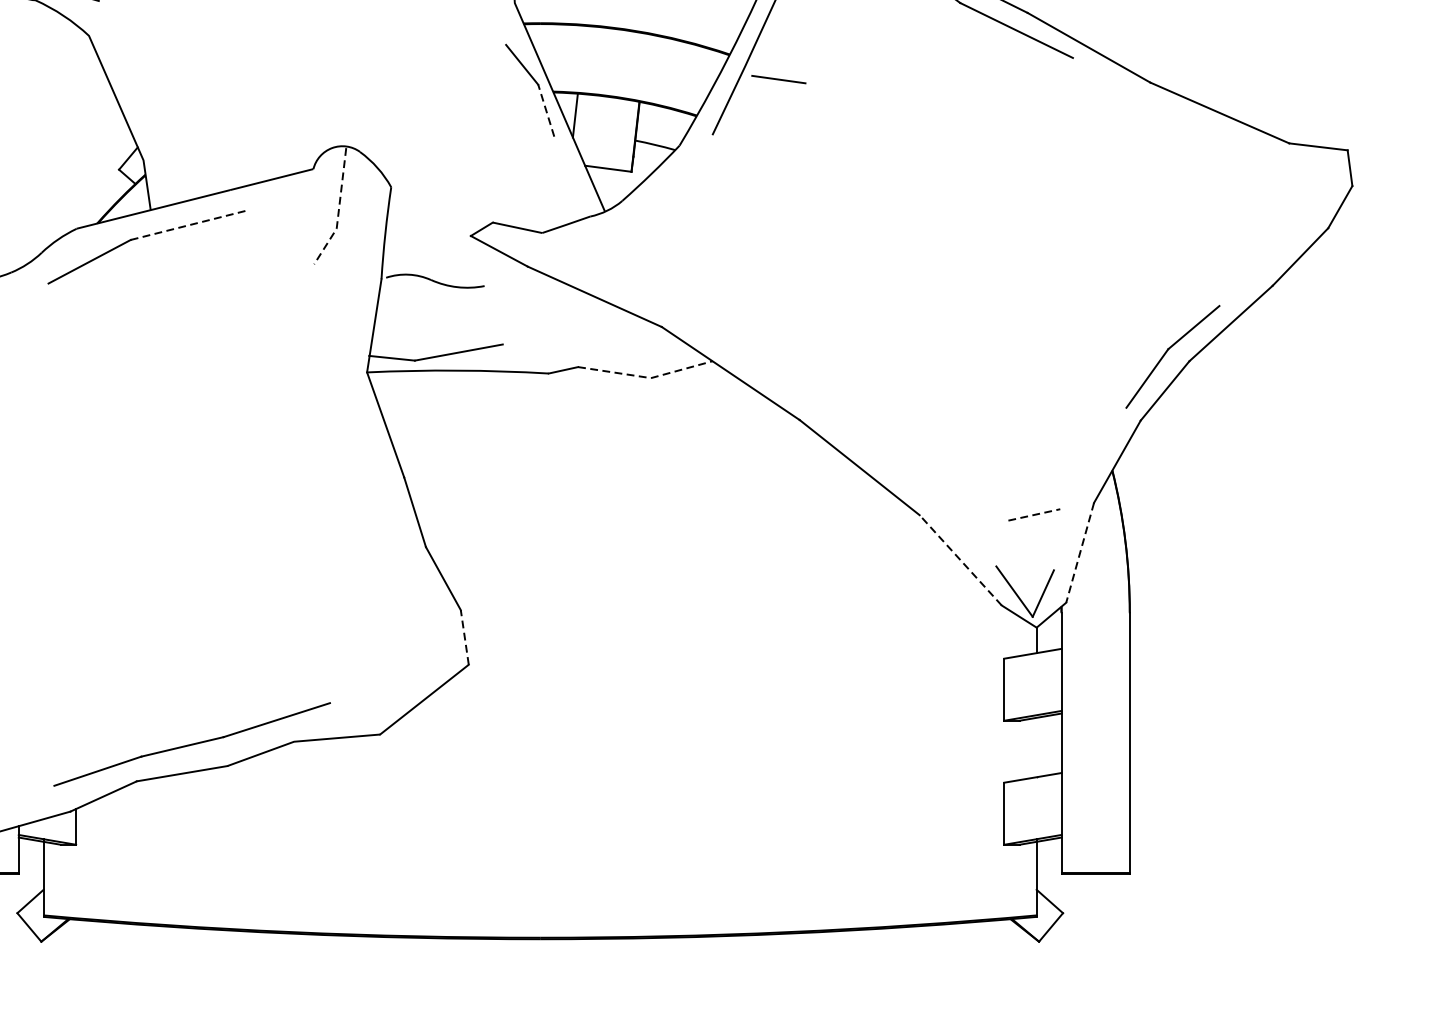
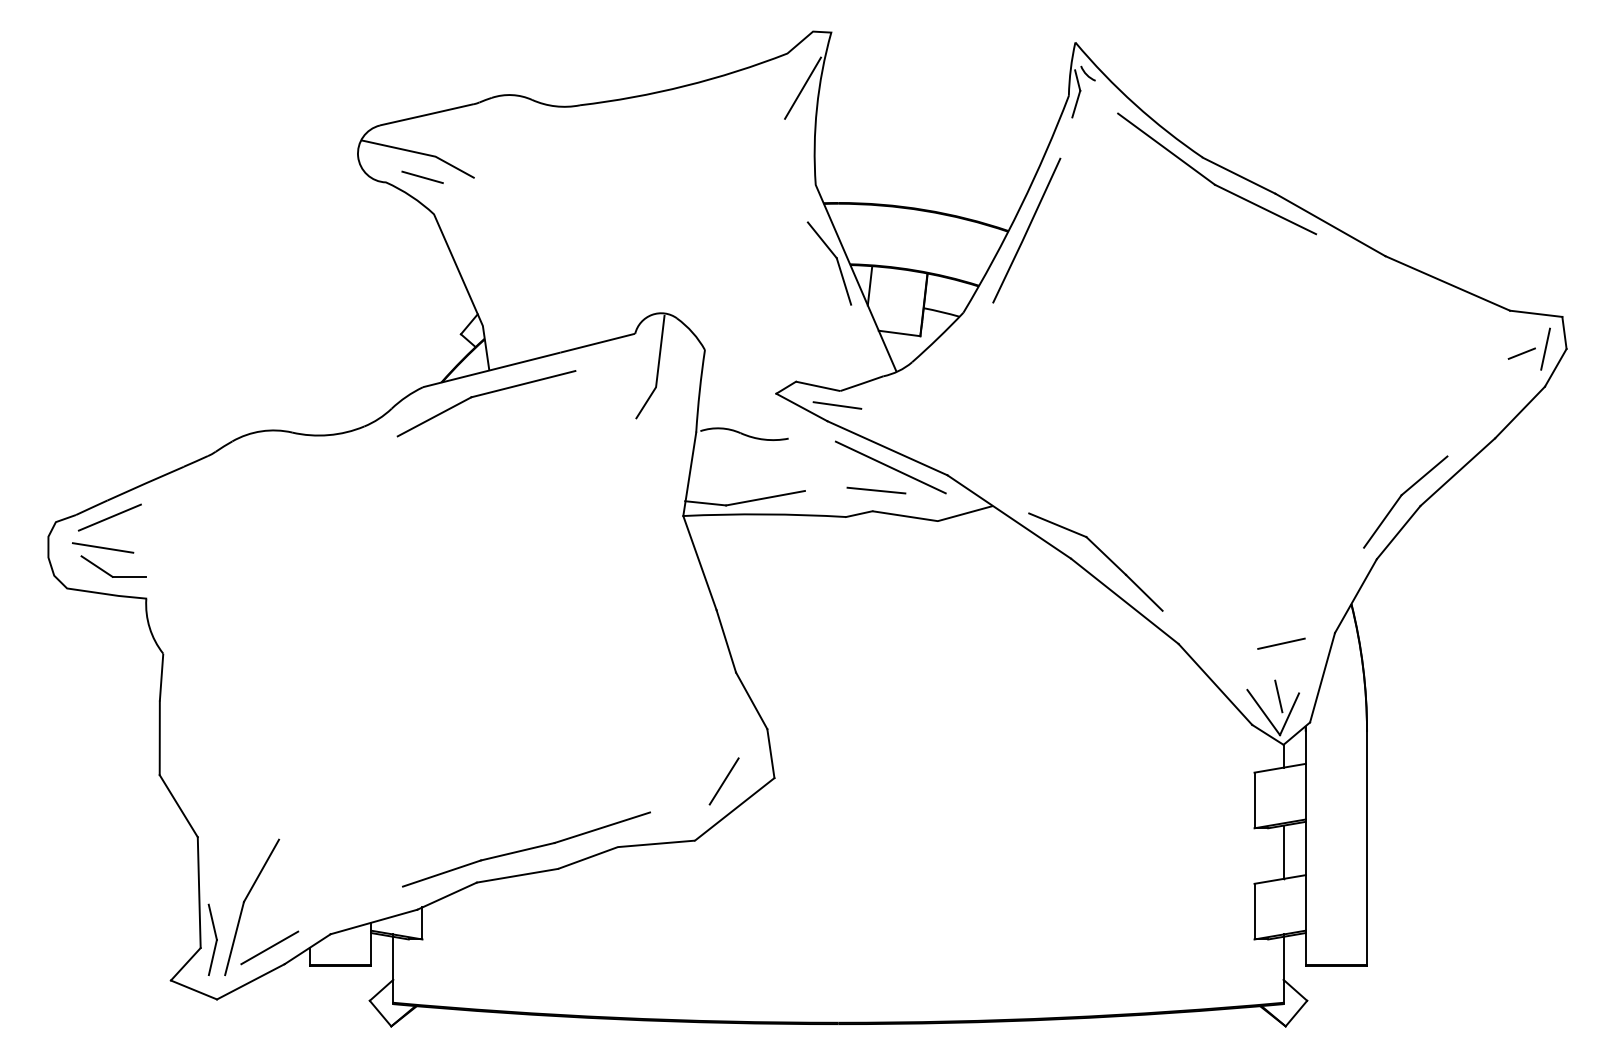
line: (778, 79) -> (837, 405), moved
line: (545, 109) -> (843, 280), dashed -> solid
line: (1328, 185) -> (1545, 348), added
line: (1302, 191) -> (1521, 353), added
line: (339, 210) -> (658, 370), dashed -> solid
line: (188, 225) -> (523, 384), dashed -> solid
line: (598, 318) -> (890, 467), added
line: (582, 343) -> (876, 490), added
line: (646, 377) -> (933, 520), dashed -> solid
part: (834, 414) -> (1102, 553), added
line: (1034, 514) -> (1281, 643), dashed -> solid
line: (1080, 553) -> (1322, 678), dashed -> solid
line: (960, 560) -> (1215, 684), dashed -> solid
line: (1031, 573) -> (1278, 696), added
line: (464, 637) -> (770, 753), dashed -> solid
line: (411, 668) -> (723, 781), added
line: (1036, 746) -> (1283, 851), added

